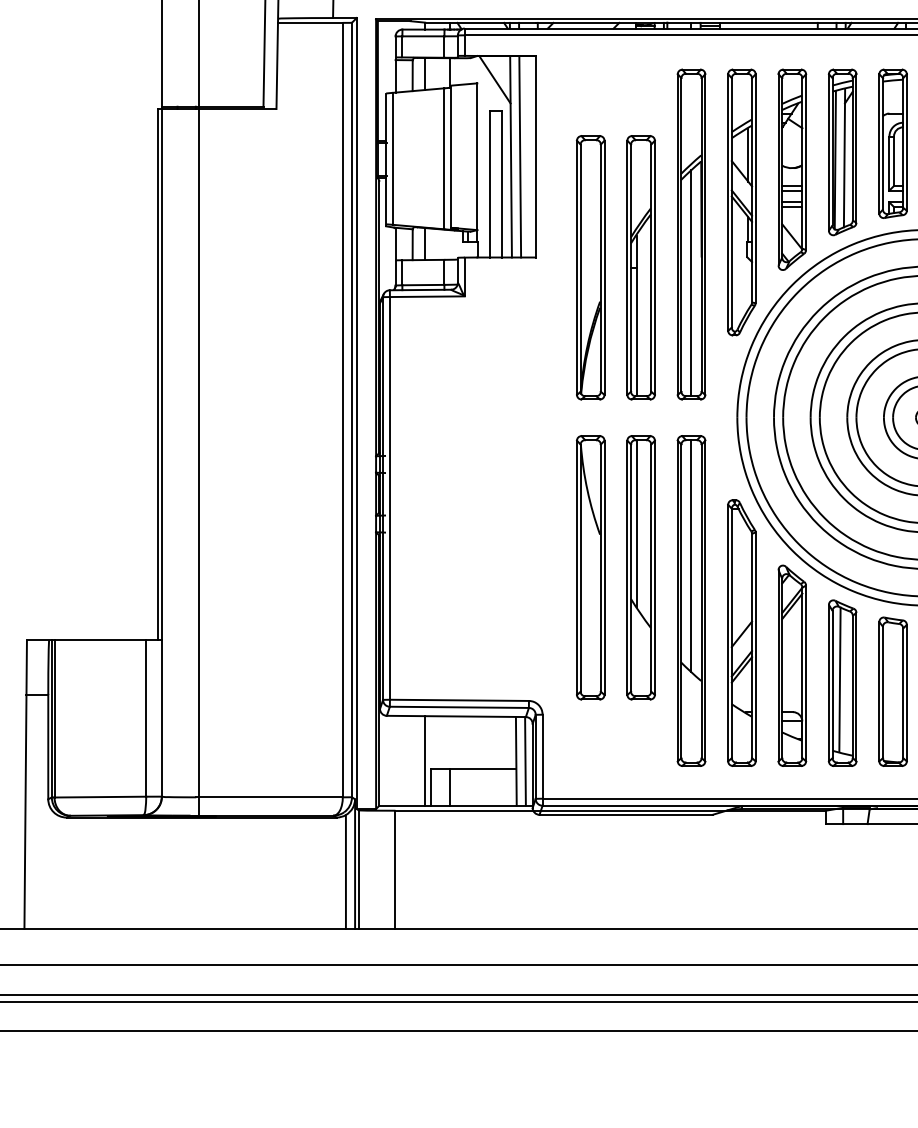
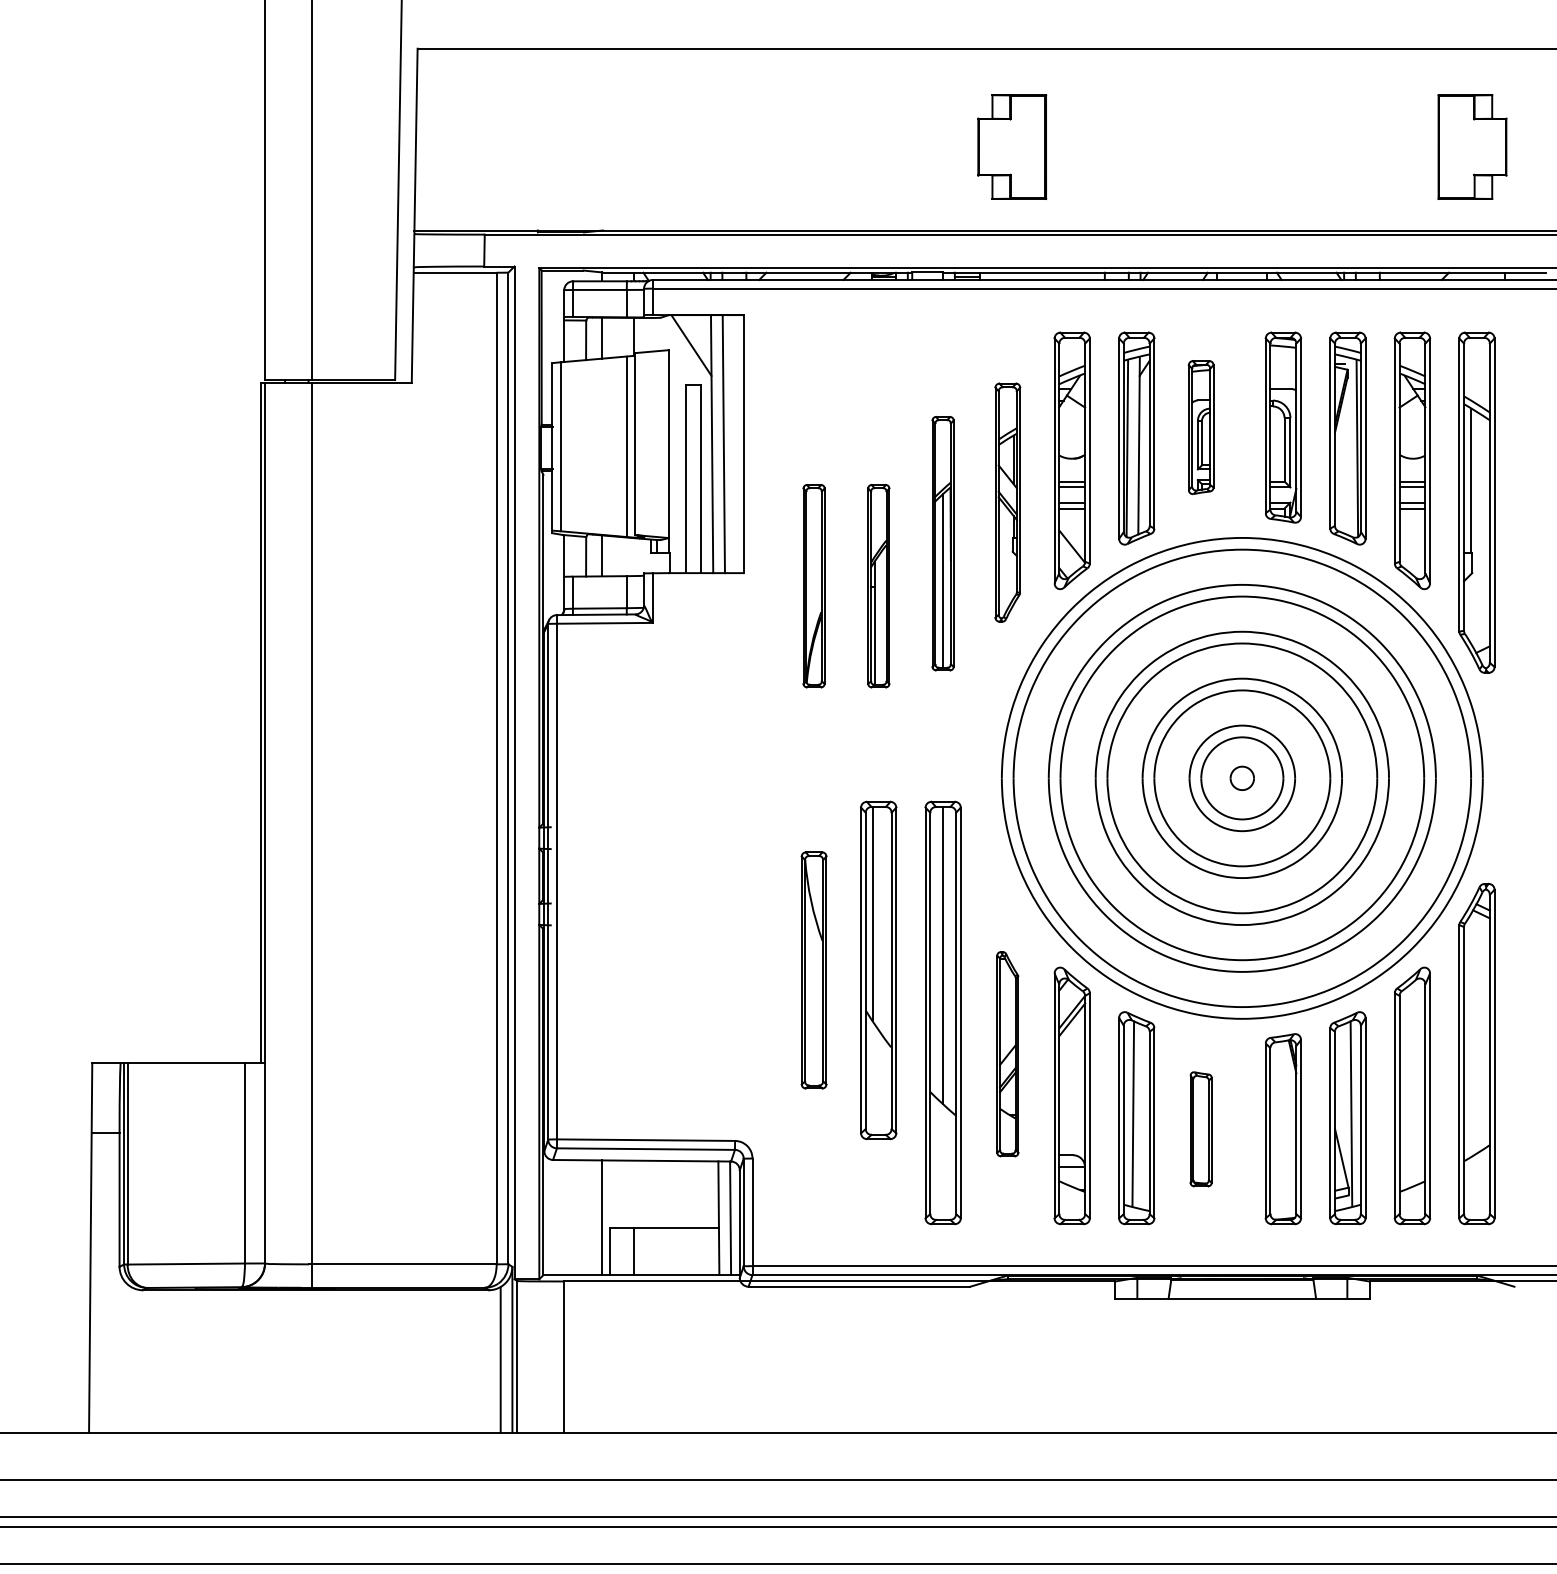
part: (892, 143) -> (1200, 427), size x0.7
part: (741, 202) -> (1007, 502), size x0.7
part: (690, 234) -> (942, 543), size x0.6
part: (590, 267) -> (813, 585), size x0.6
part: (641, 267) -> (878, 585), size x0.6
part: (590, 567) -> (813, 970), size x0.7
part: (741, 633) -> (1007, 1054), size x0.6
part: (892, 692) -> (1200, 1129), size x0.6

